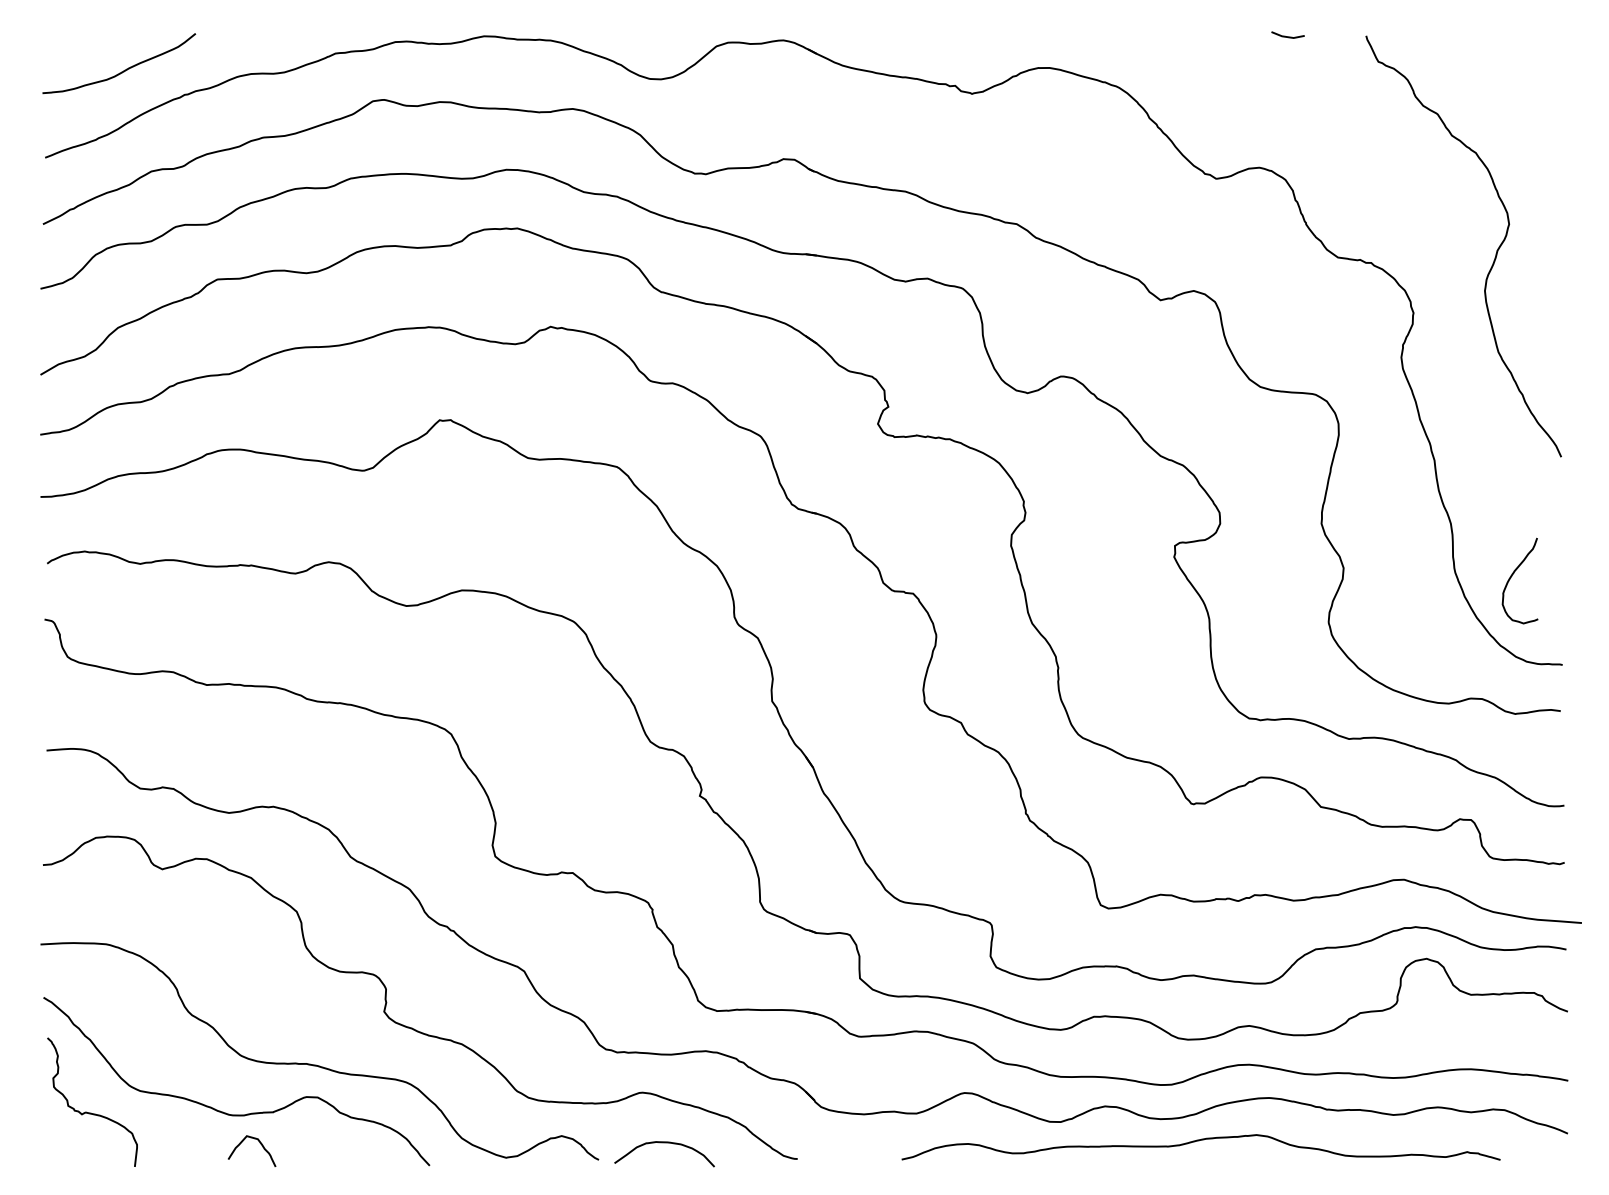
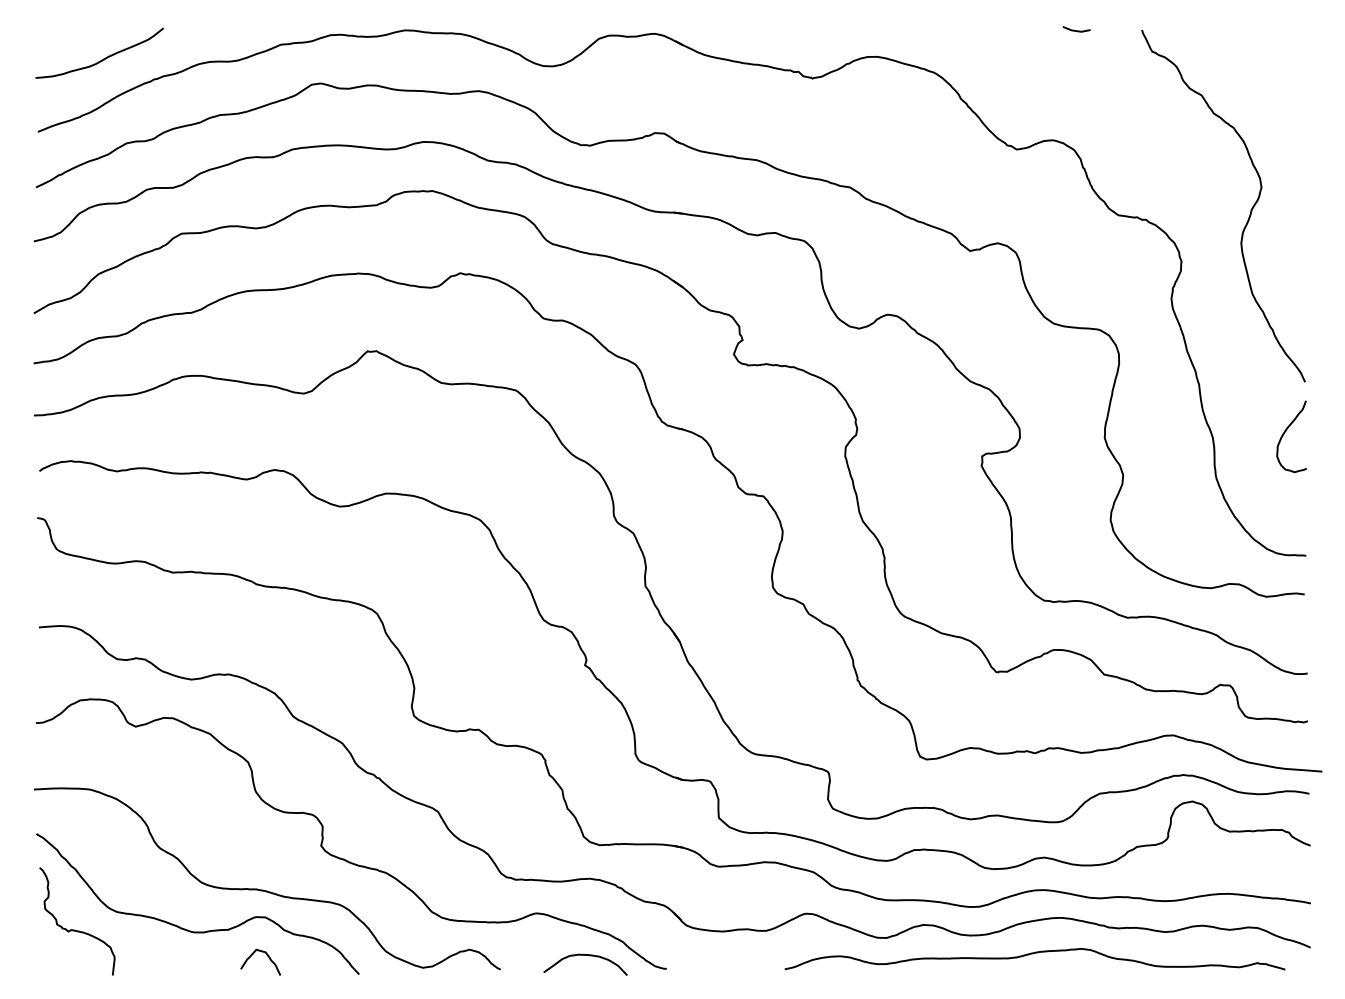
curve: (1513, 574) -> (1286, 431), moved
curve: (1199, 1141) -> (1033, 954), moved
curve: (258, 1143) -> (266, 955), moved
curve: (669, 1144) -> (589, 956), moved

